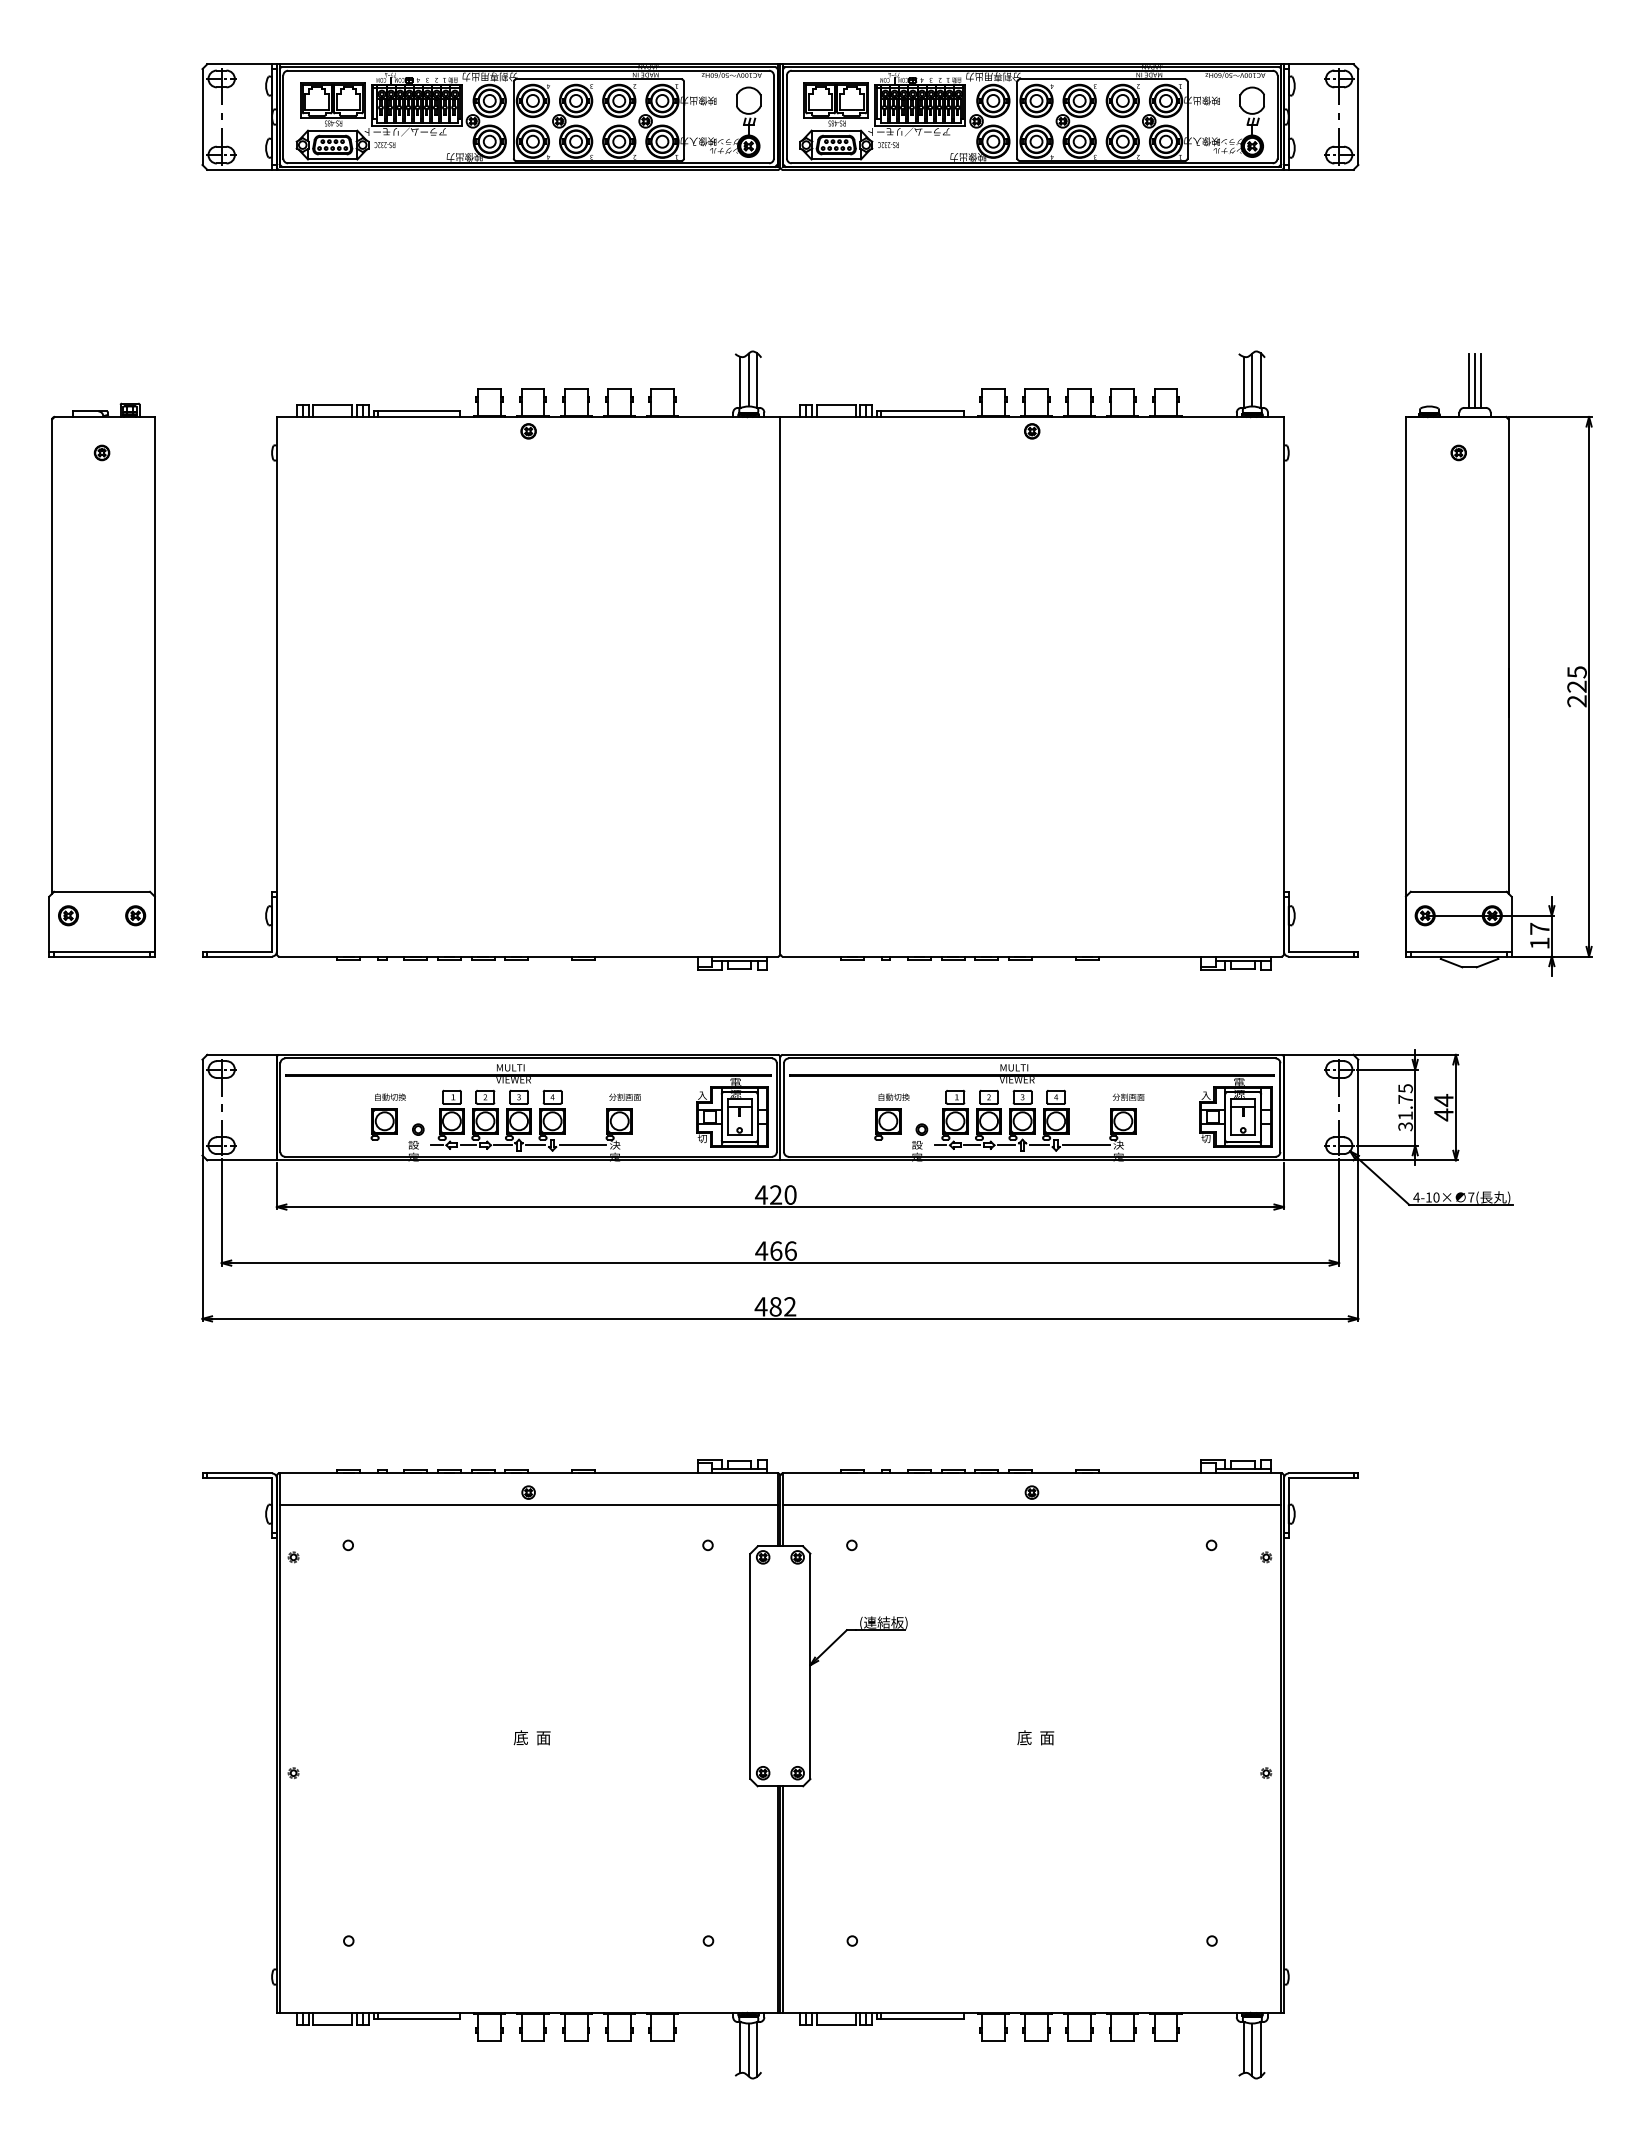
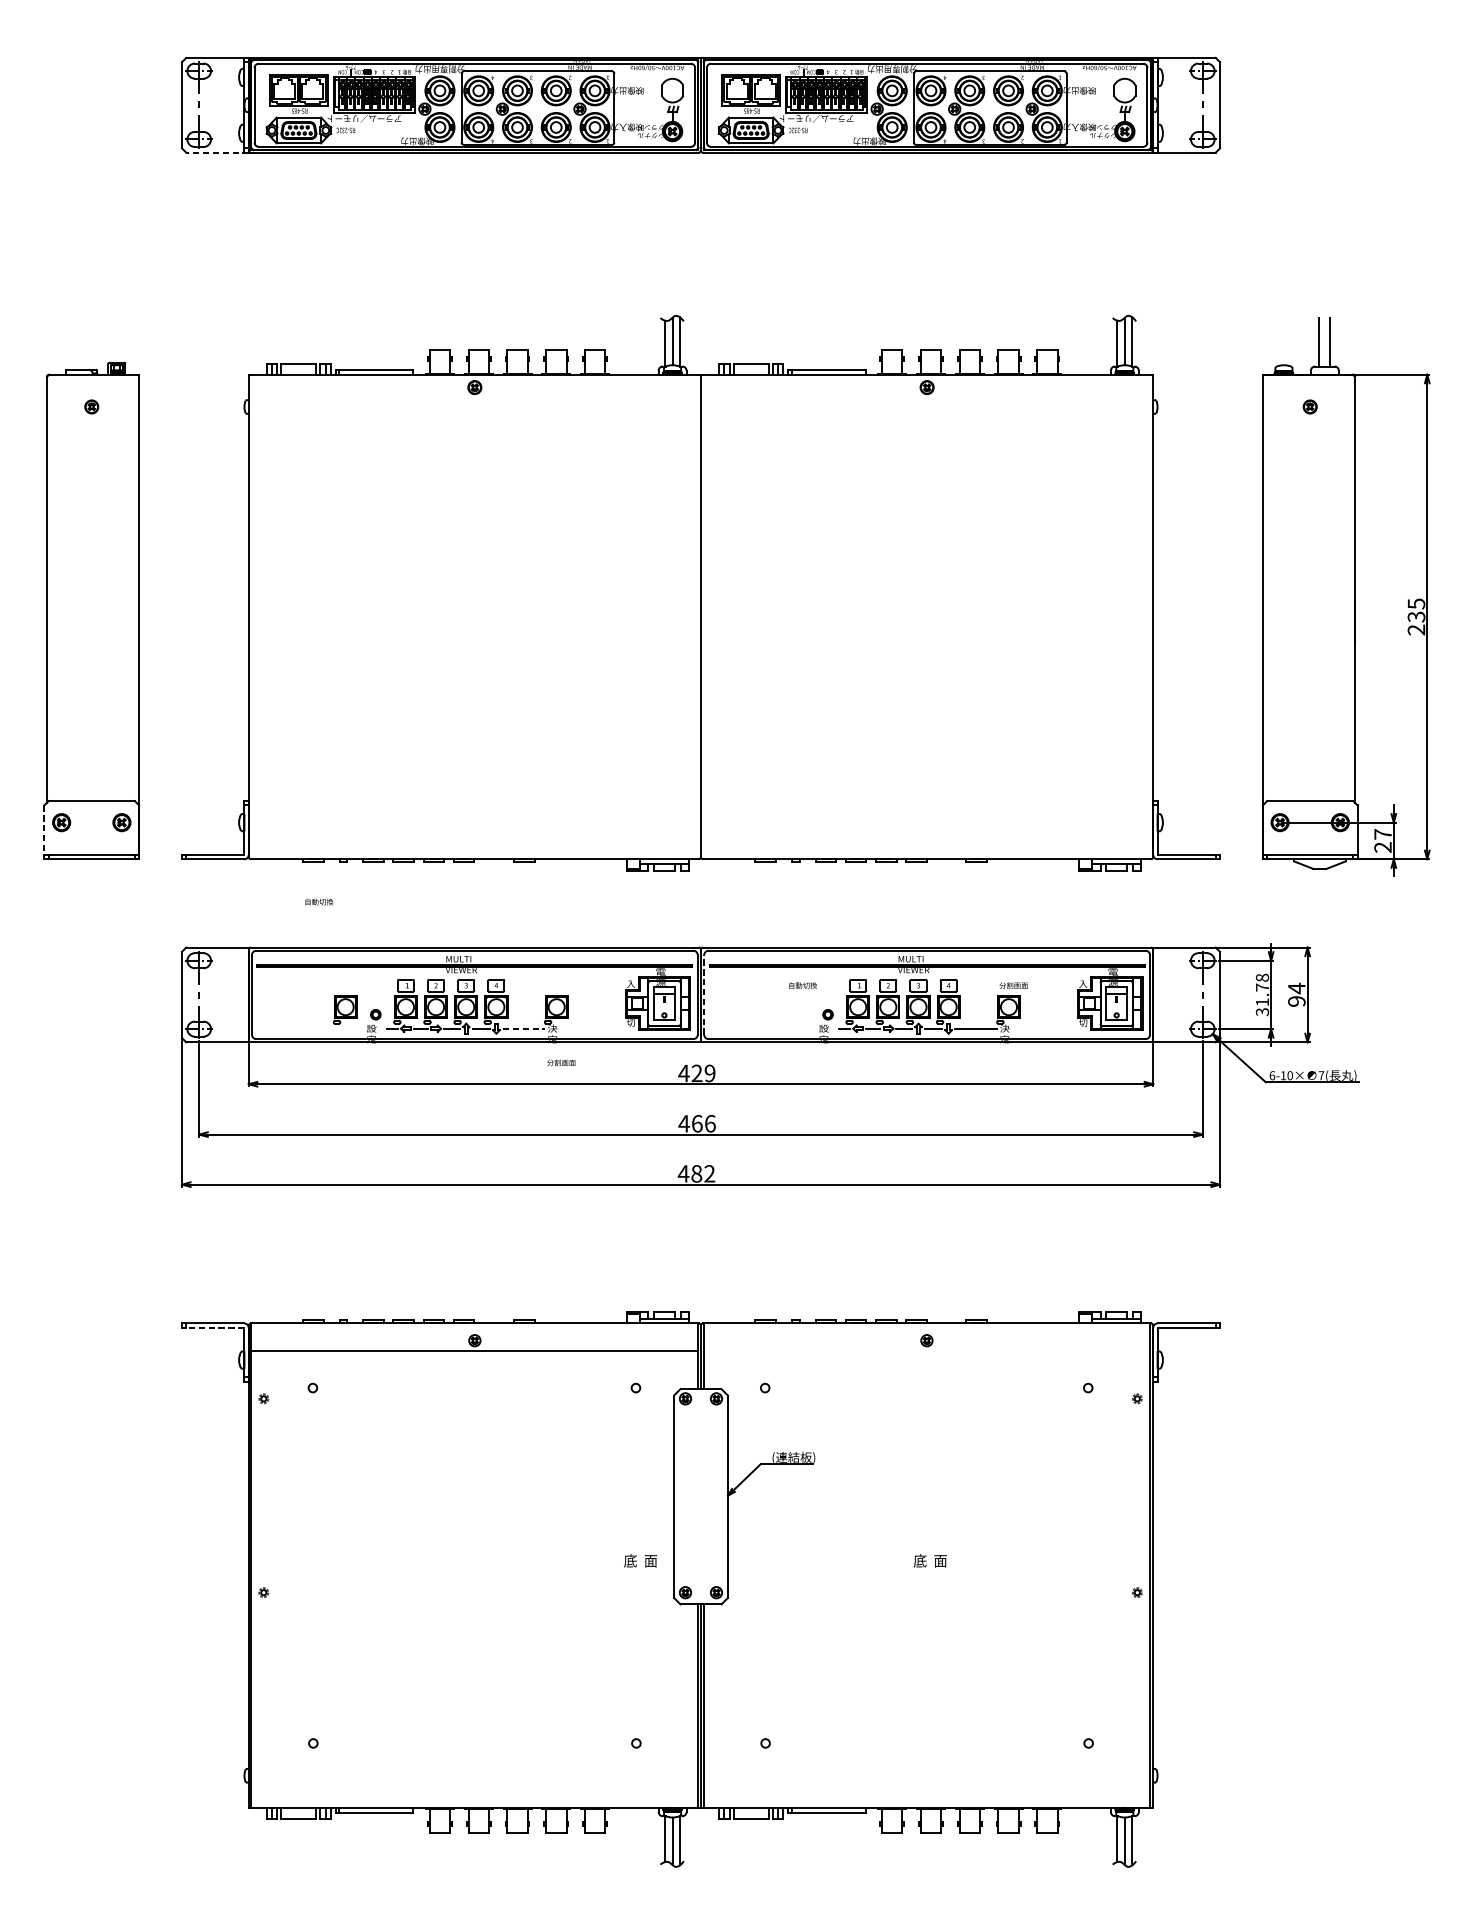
line: (242, 169) -> (217, 152), solid -> dashed
line: (1475, 380) -> (1325, 341), removed
text: (1576, 686) -> (1415, 616), 225 -> 235
line: (49, 926) -> (44, 832), solid -> dashed
text: (1539, 943) -> (1382, 847), 17 -> 27
text: (1405, 1088) -> (1262, 977), 31.75 -> 31.78
text: (390, 1096) -> (319, 901), moved
text: (624, 1096) -> (560, 1062), moved
line: (784, 1107) -> (704, 994), solid -> dashed
text: (1443, 1114) -> (1296, 1001), 44 -> 94
part: (887, 1124) -> (797, 1010), removed
line: (583, 1145) -> (524, 1028), solid -> dashed
text: (790, 1194) -> (710, 1072), 420 -> 429
text: (1416, 1197) -> (1272, 1075), 4-10× -> 6-10×
line: (237, 1478) -> (213, 1328), solid -> dashed
line: (1031, 1504) -> (926, 1351), removed
text: (531, 1737) -> (640, 1560), moved

